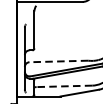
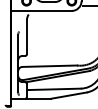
line: (58, 61) -> (49, 66), dashed -> solid
line: (64, 86) -> (54, 89), dashed -> solid

